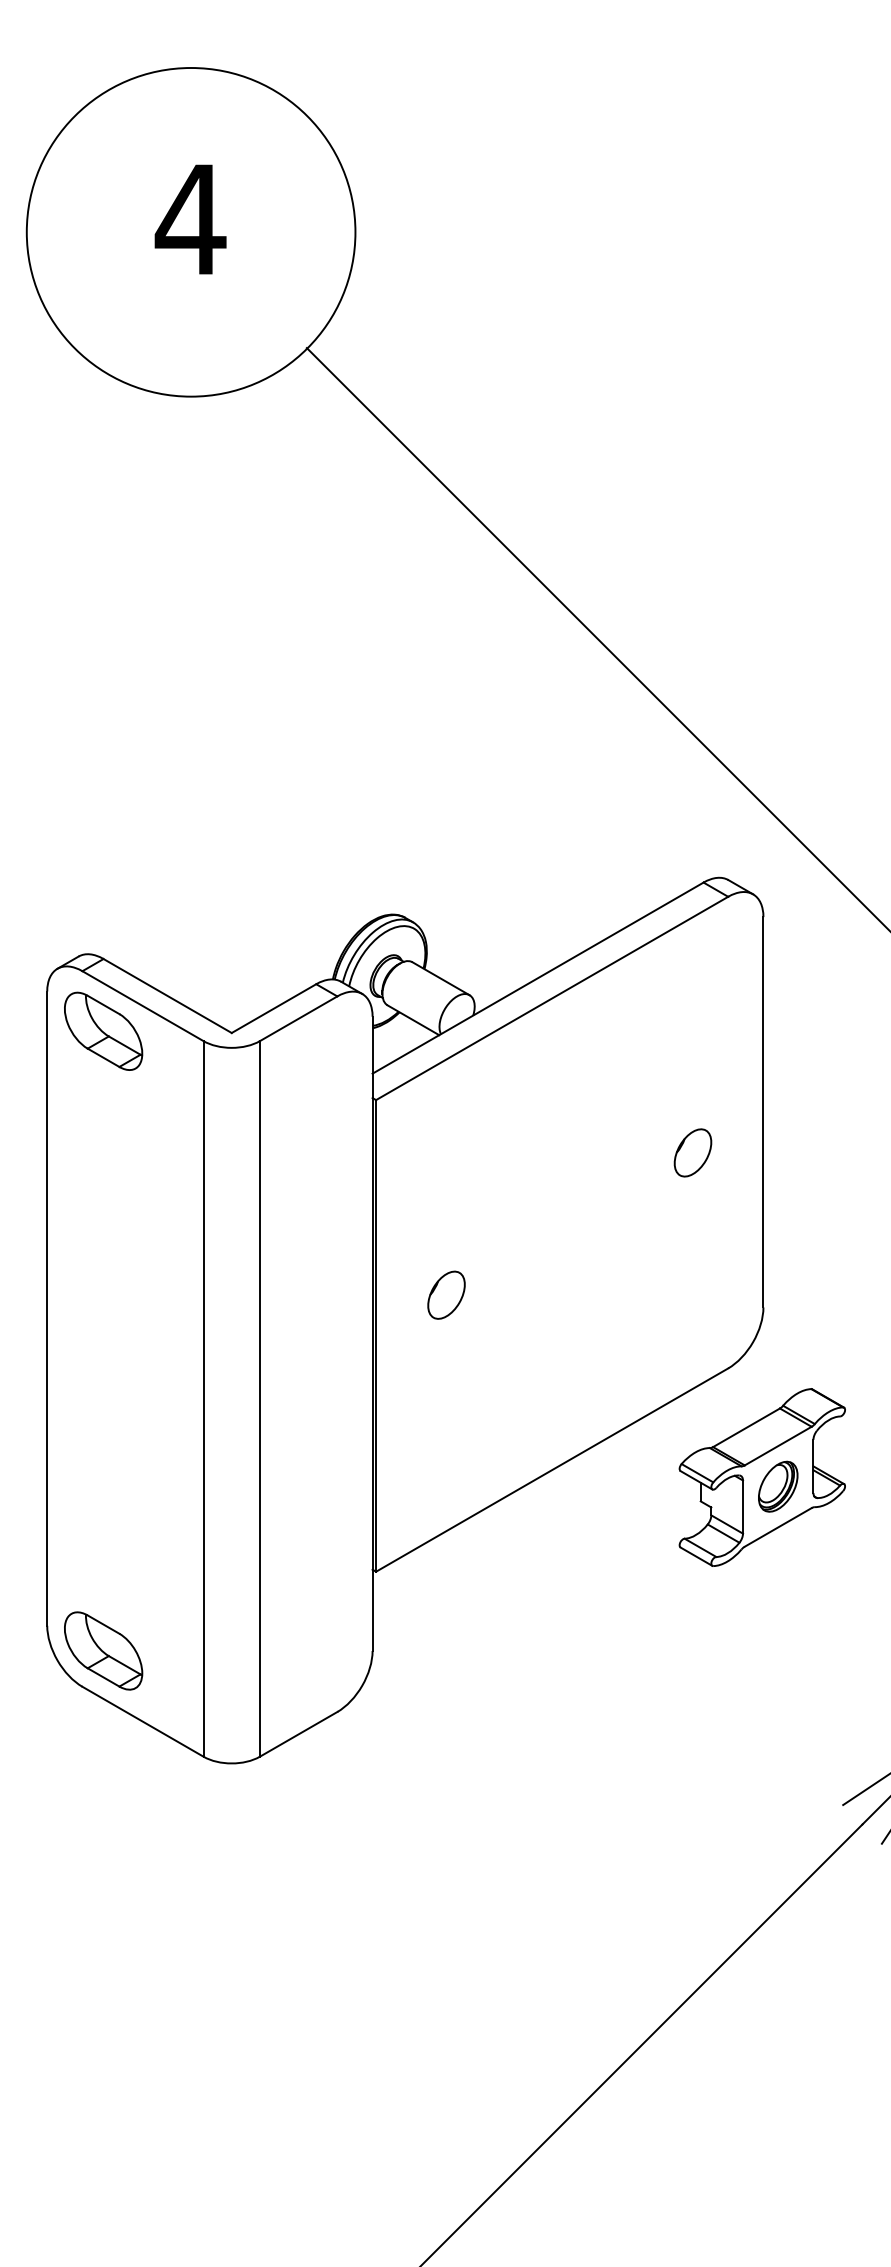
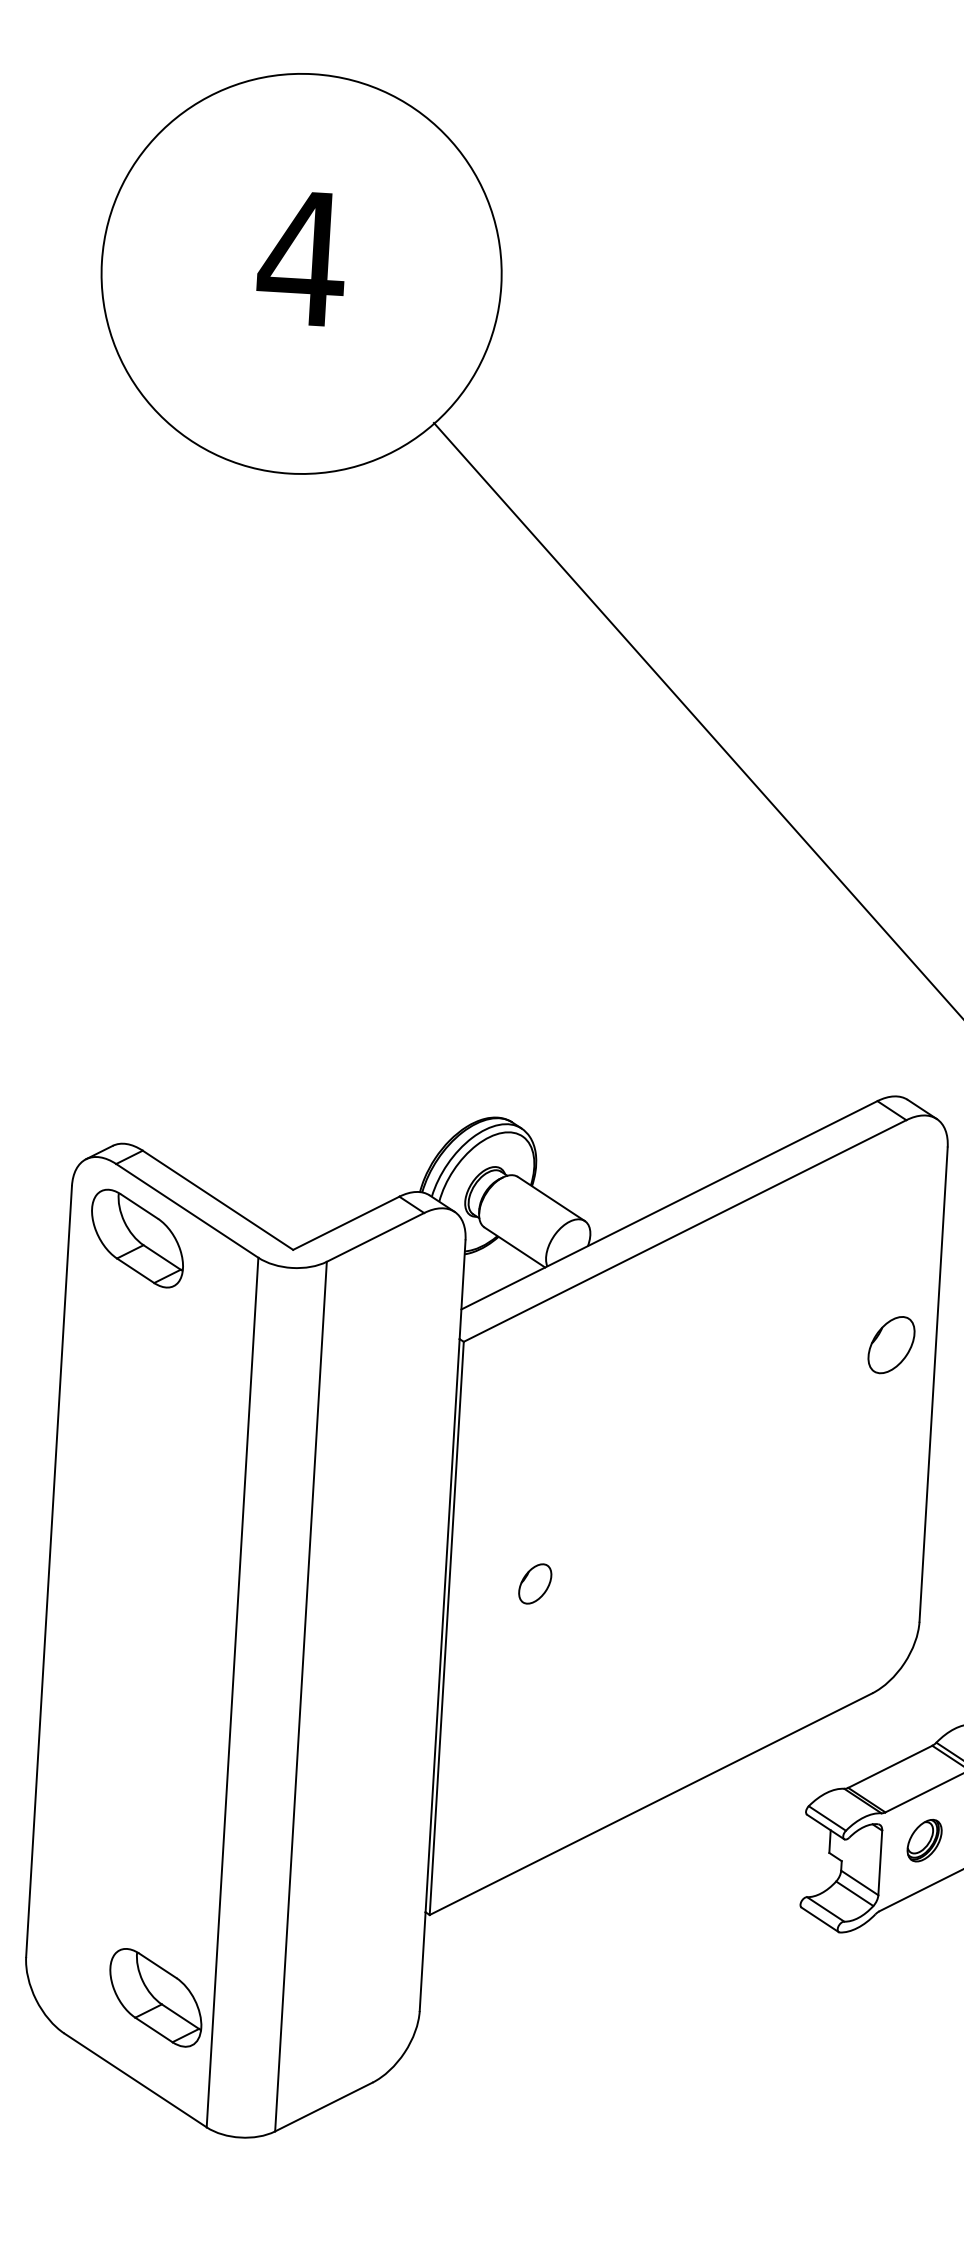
part: (692, 1152) -> (890, 1344), moved
part: (446, 1294) -> (535, 1583), size x0.7
part: (778, 1486) -> (924, 1840), size x0.7
part: (103, 1650) -> (155, 1997), moved

